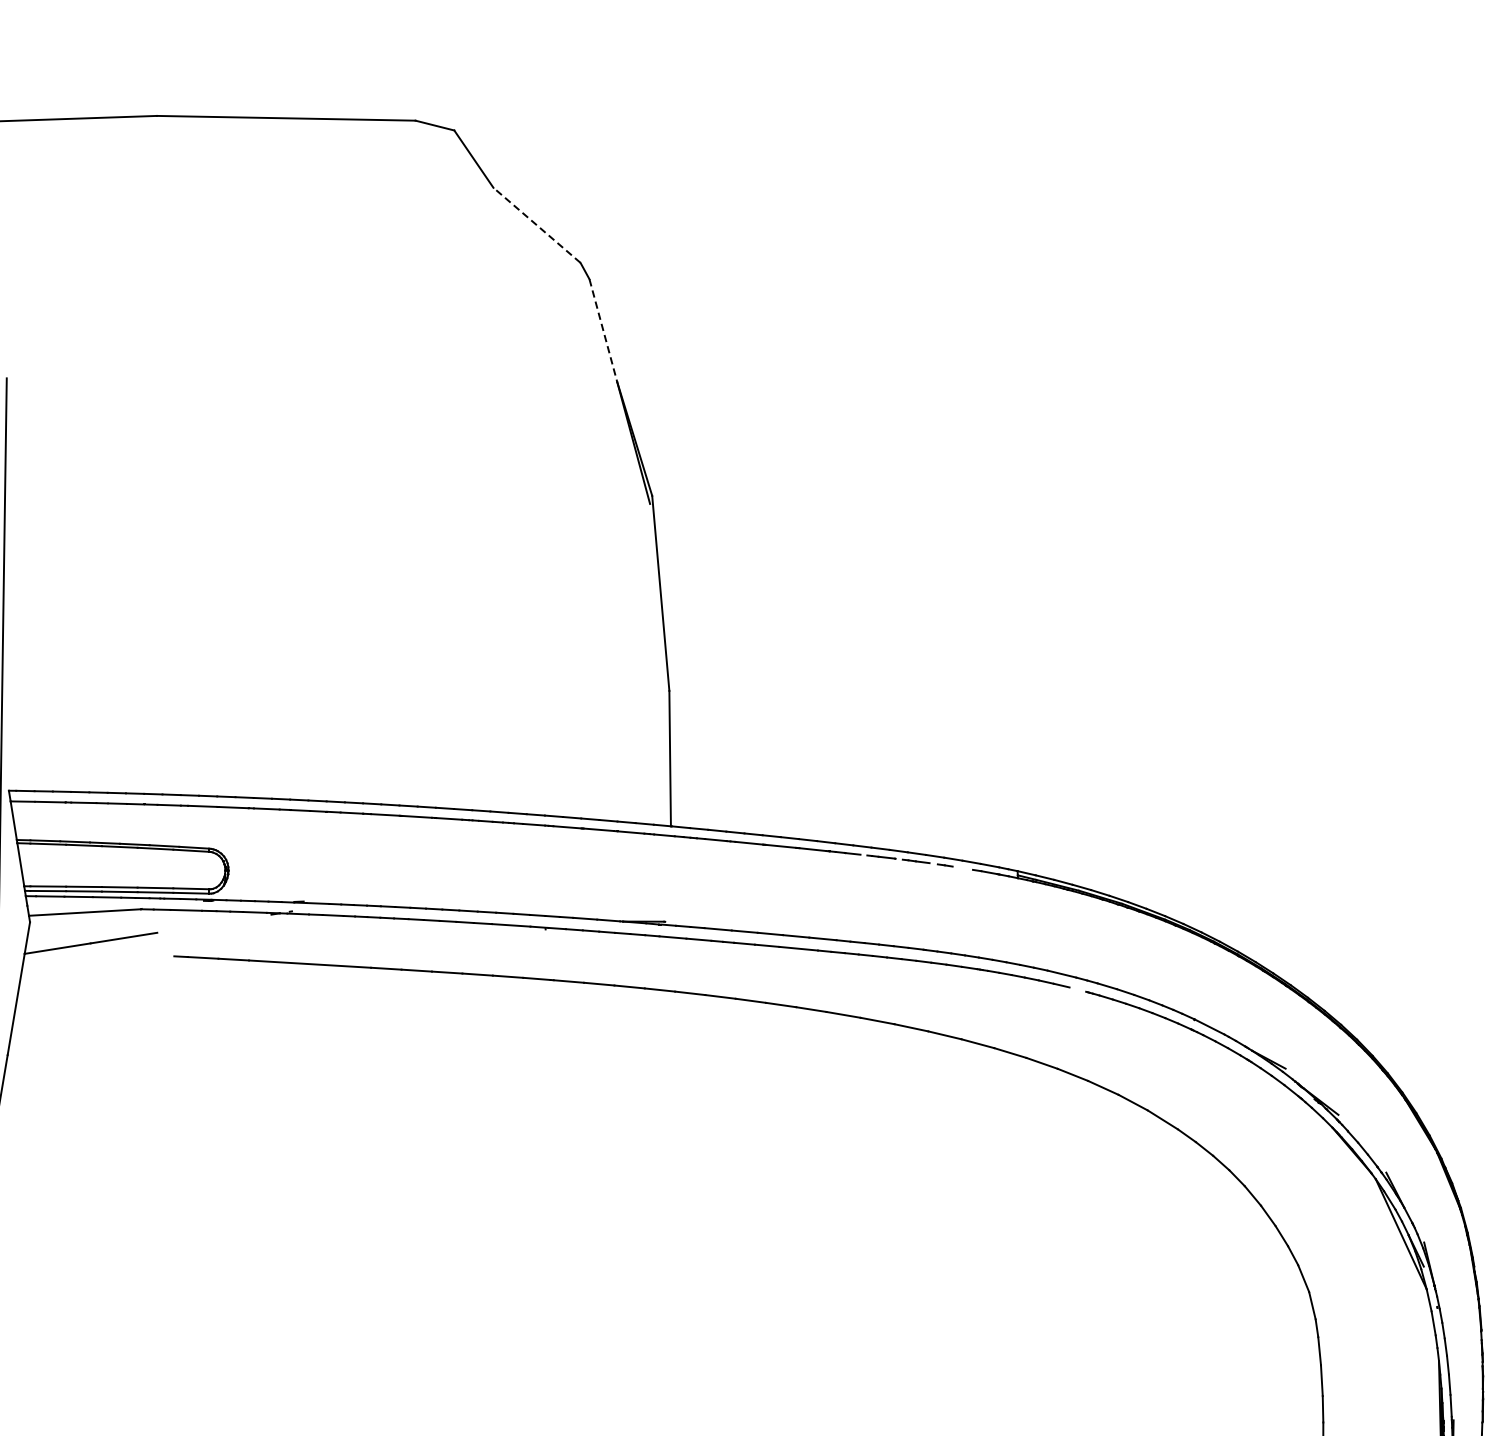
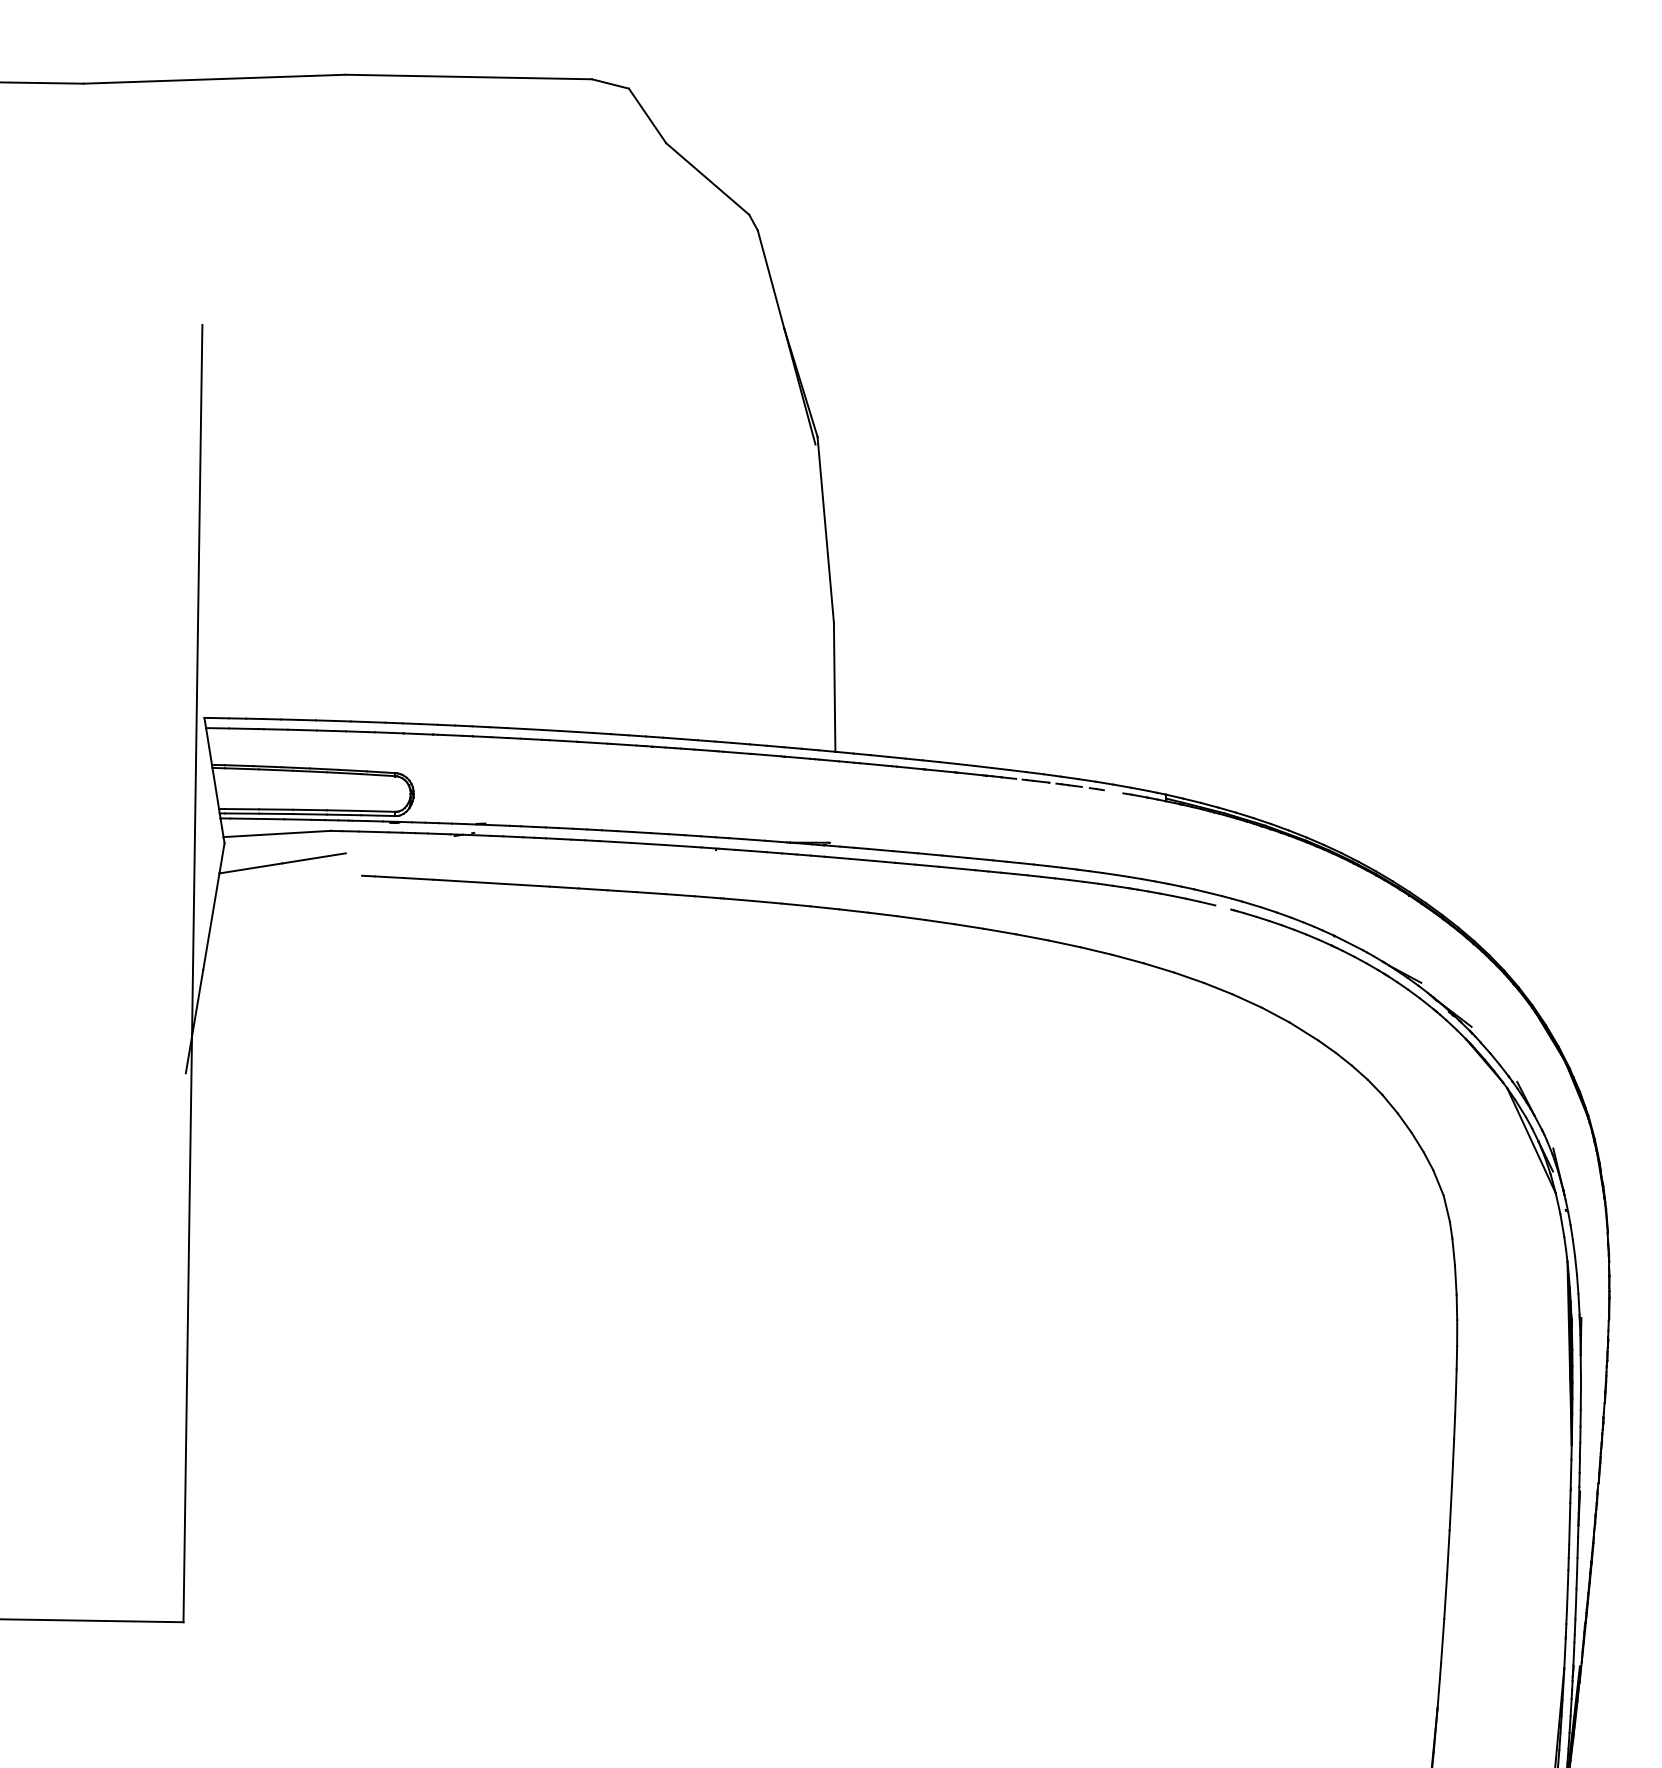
line: (536, 225) -> (707, 179), dashed -> solid
line: (603, 330) -> (771, 279), dashed -> solid

